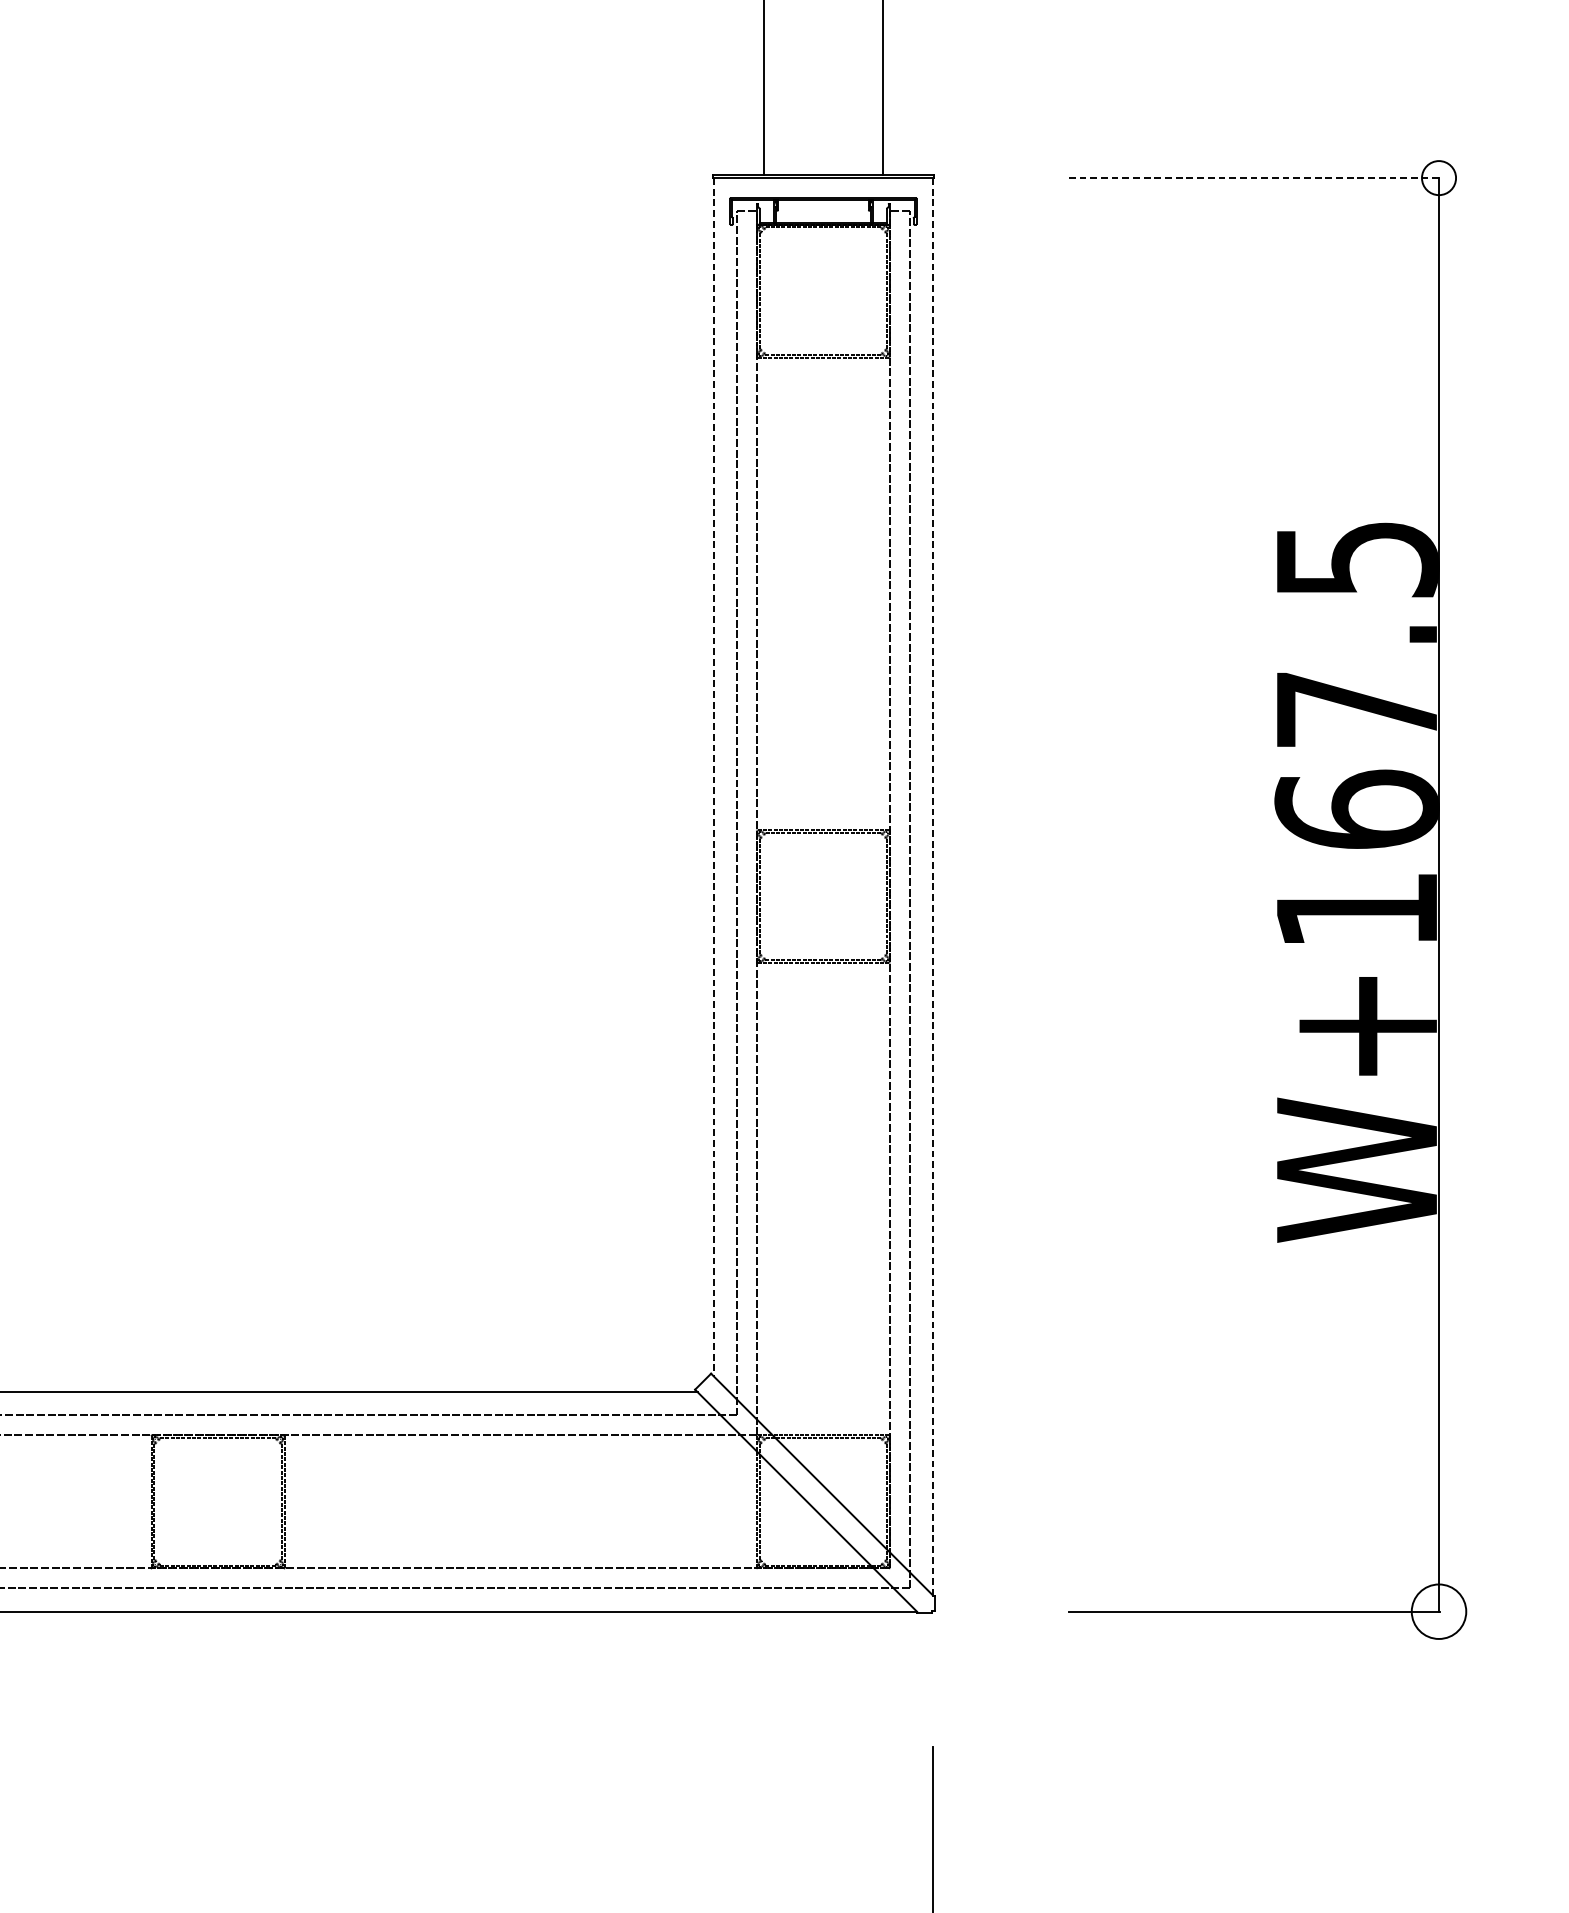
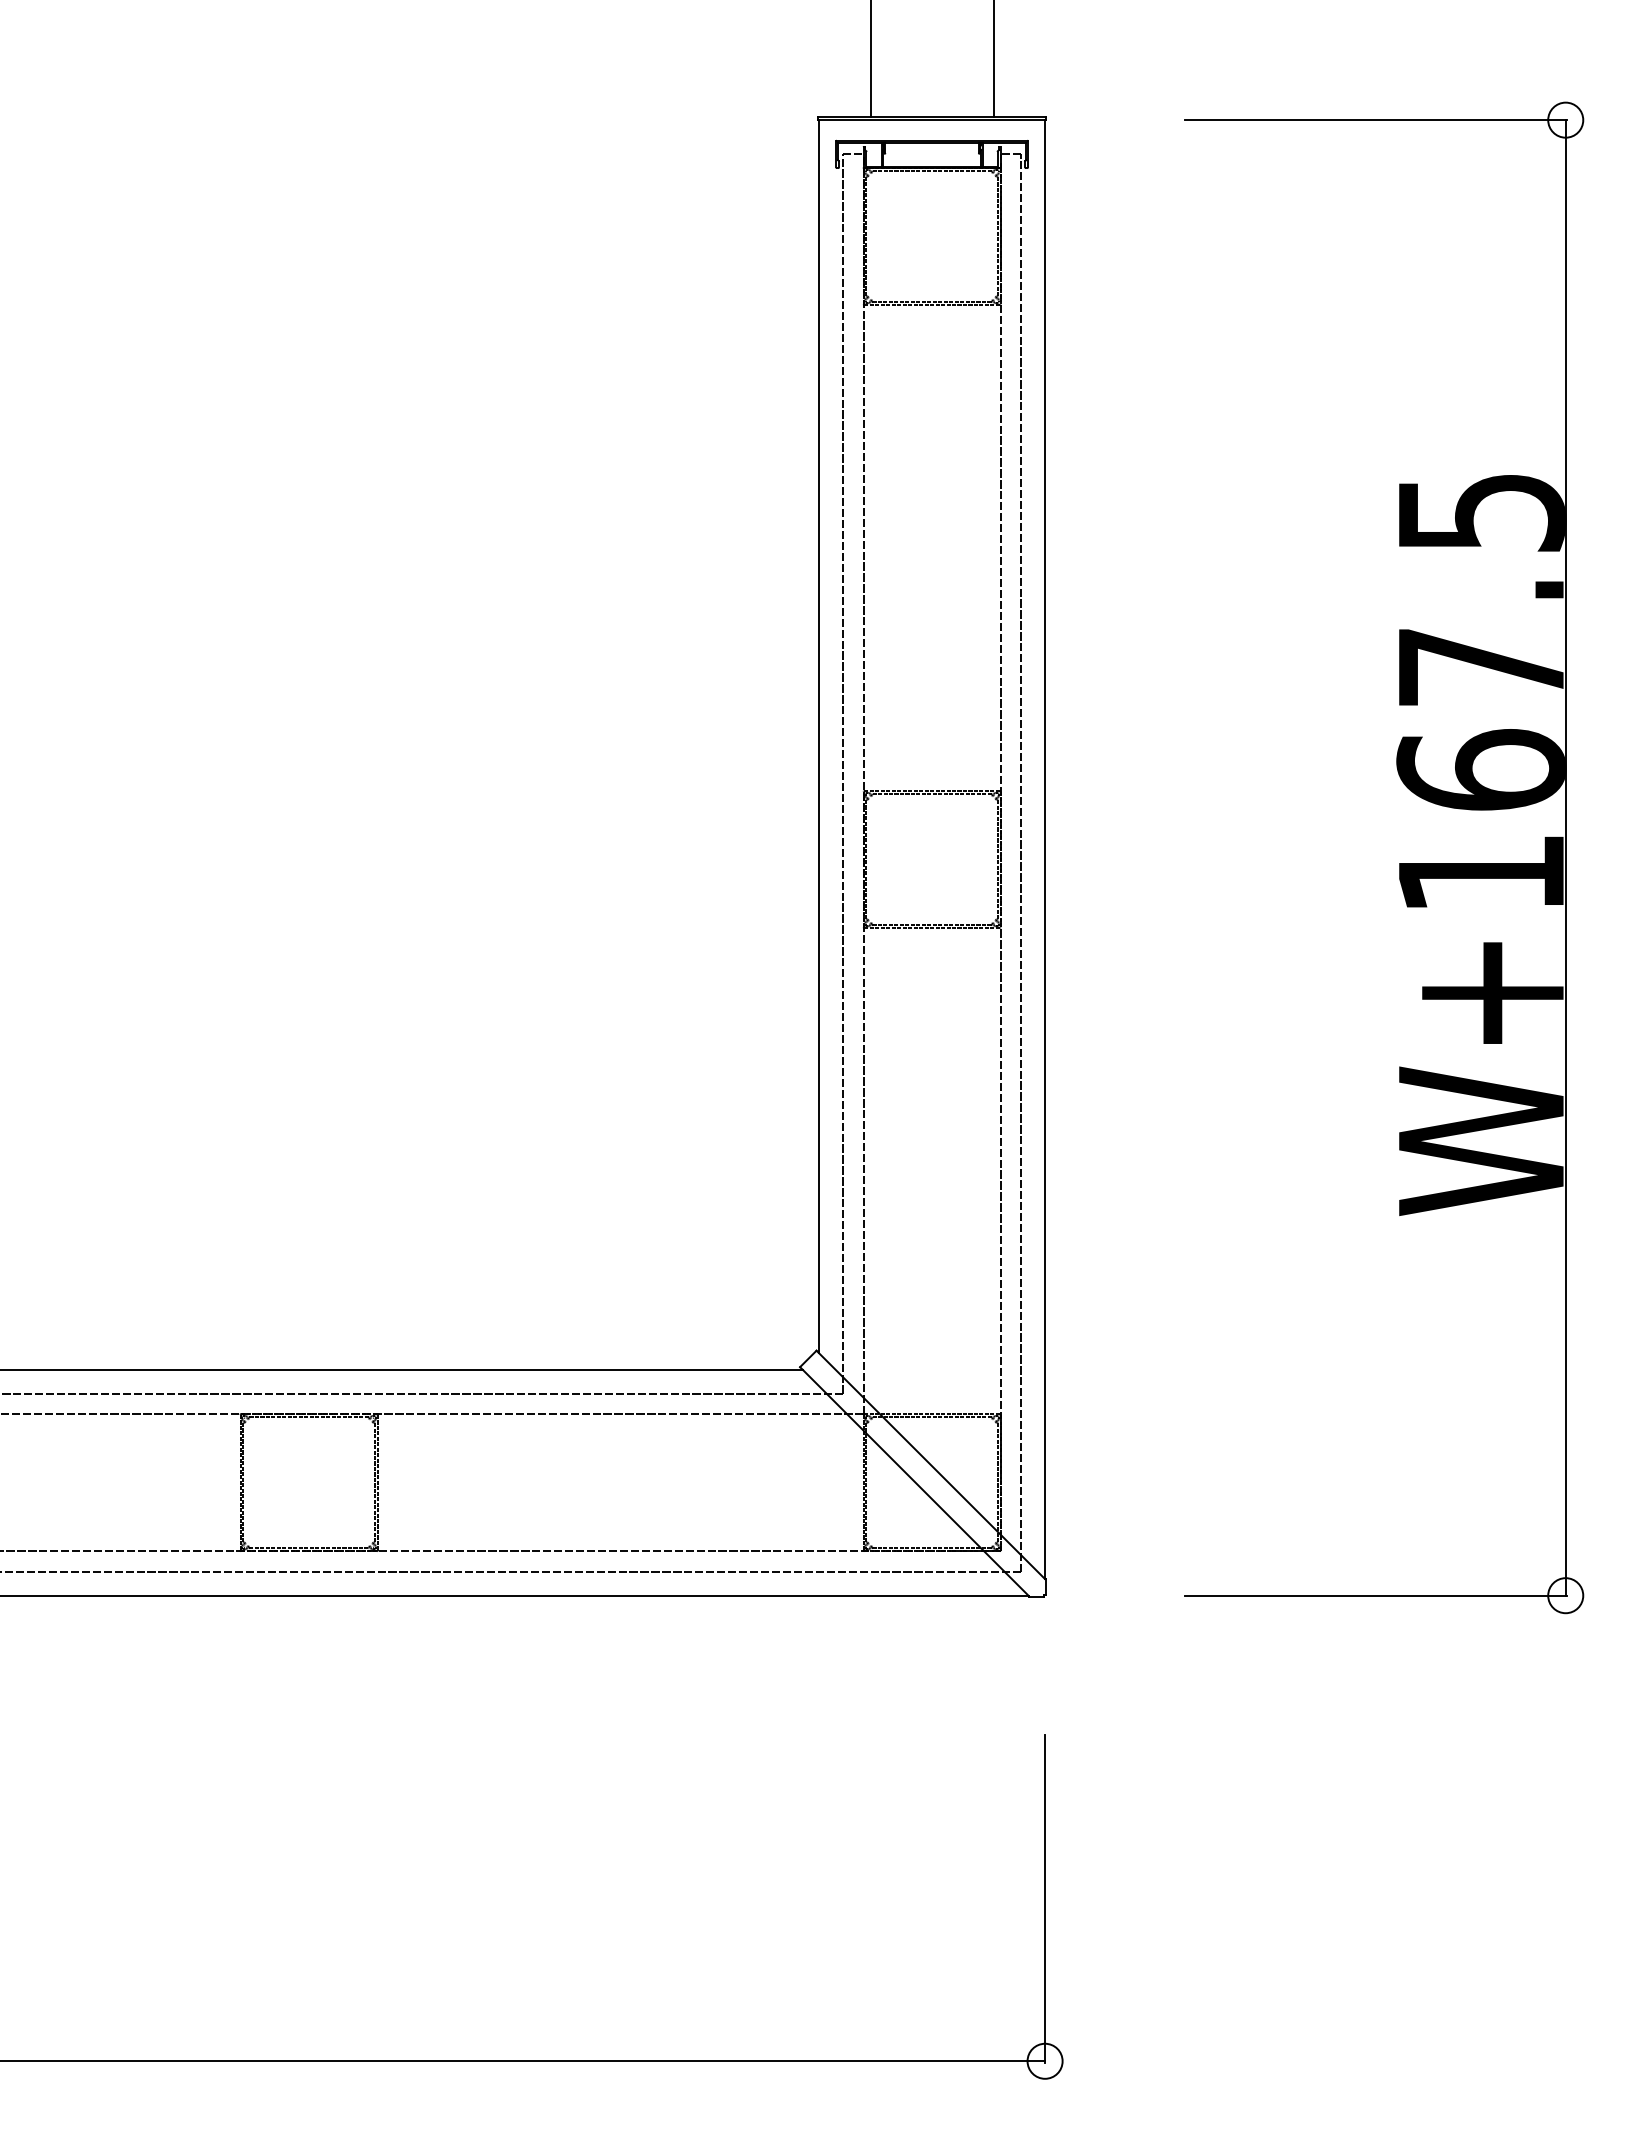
line: (1255, 178) -> (1376, 120), dashed -> solid
line: (713, 776) -> (819, 736), dashed -> solid
line: (933, 887) -> (1045, 850), dashed -> solid
circle: (1438, 1611) -> (1565, 1595), size x0.62

